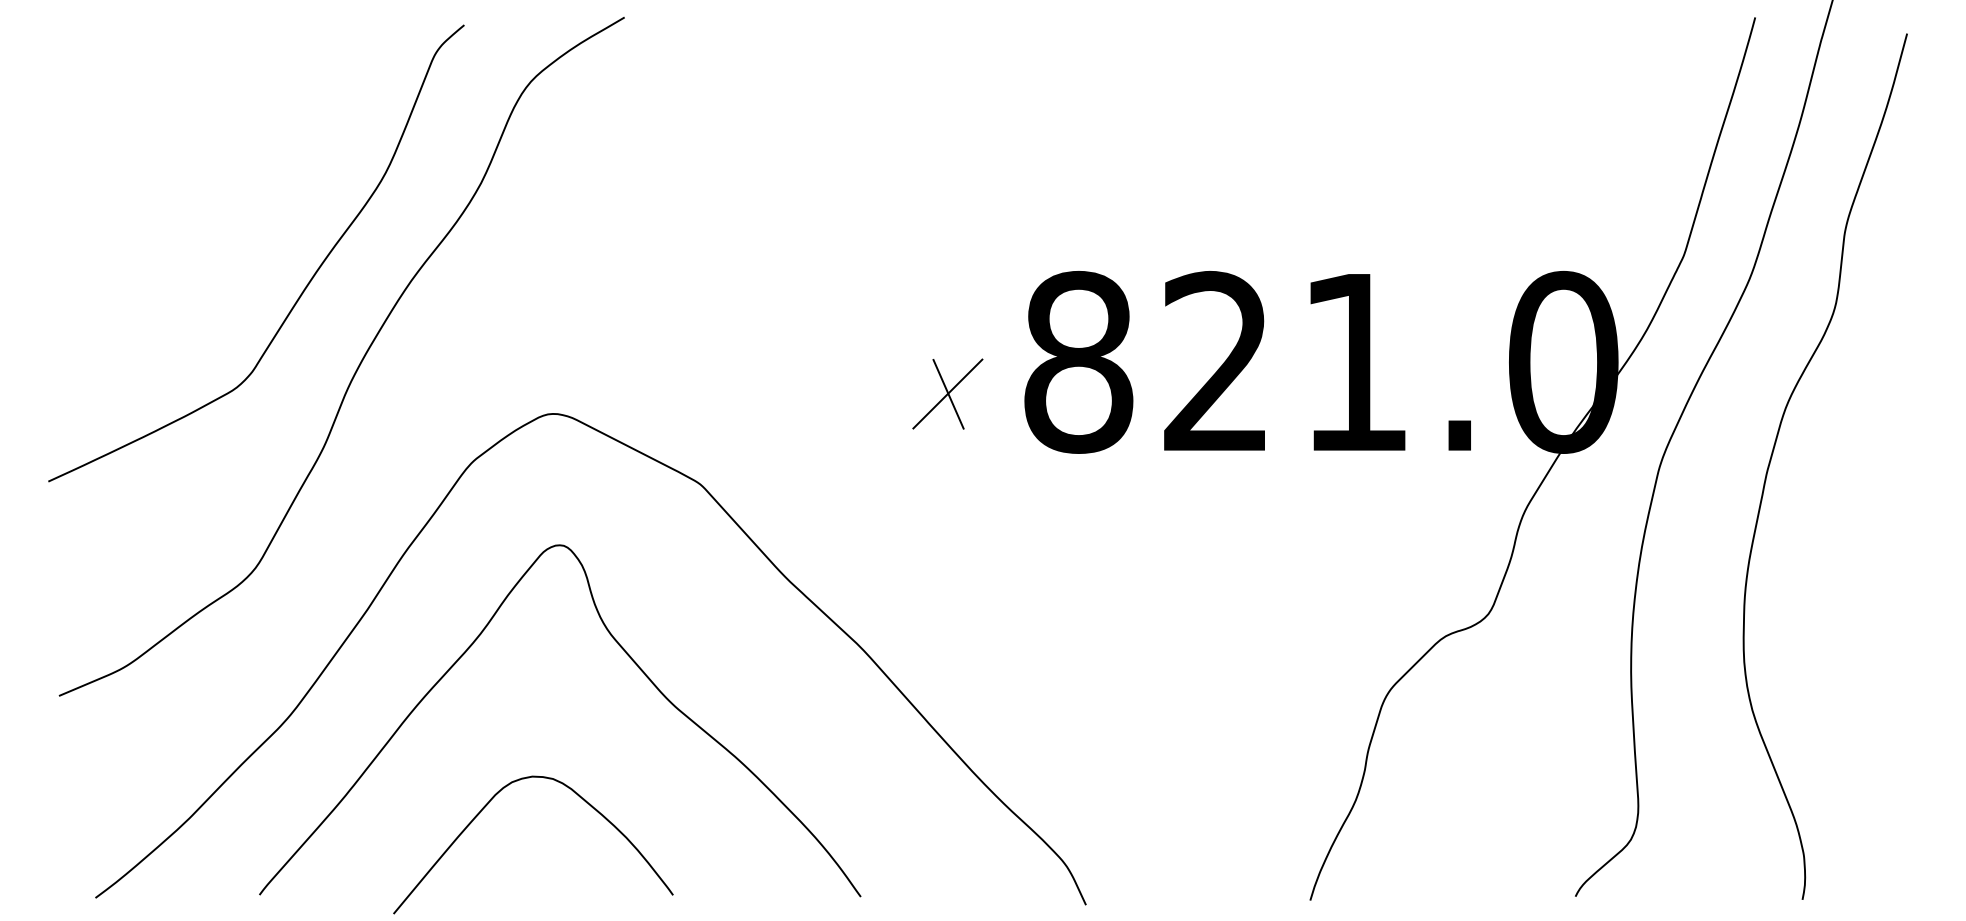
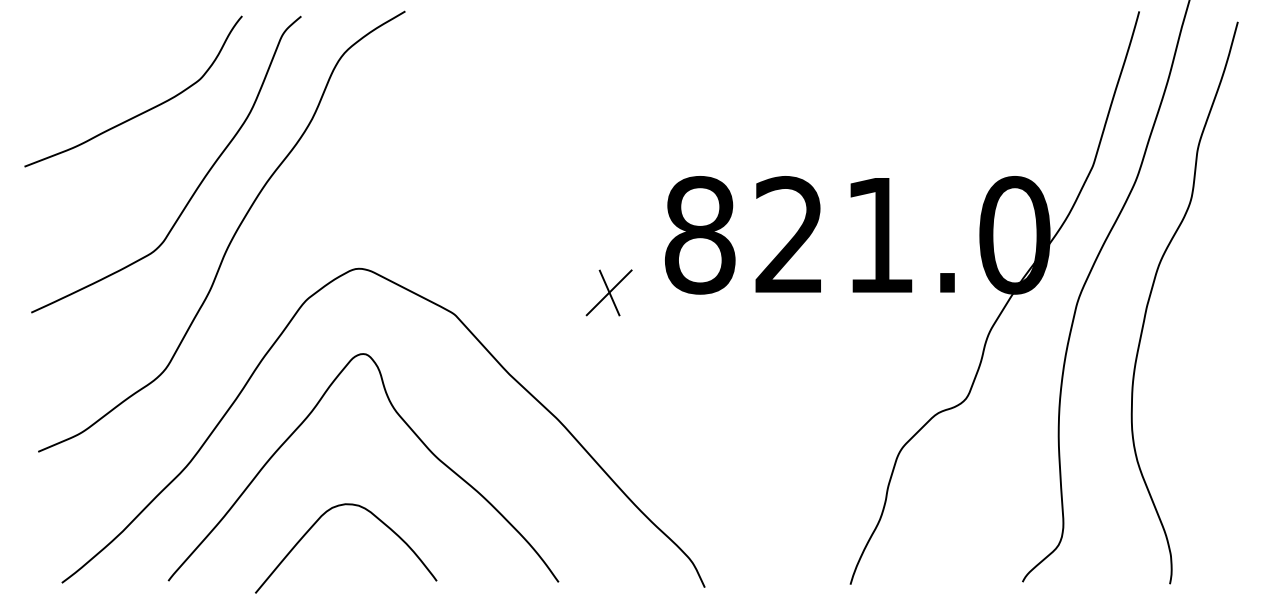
curve: (221, 171) -> (143, 111), added
part: (946, 393) -> (608, 292), moved

